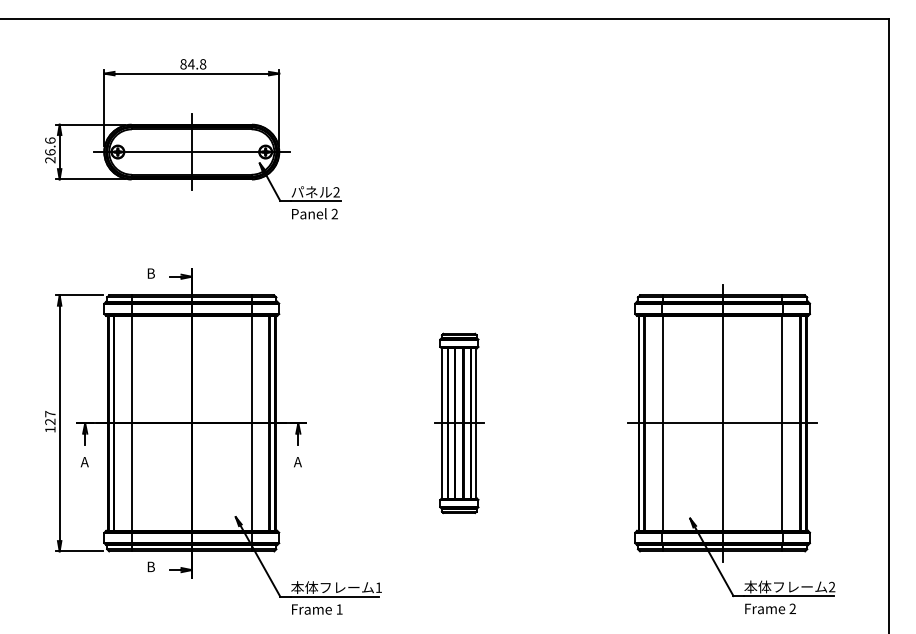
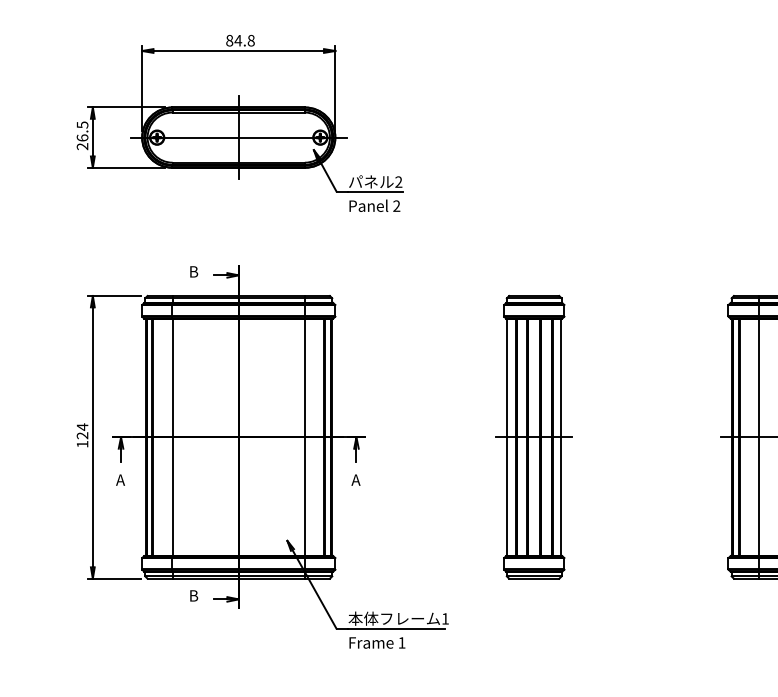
text: (50, 140) -> (82, 124), 26.6 -> 26.5
text: (50, 413) -> (82, 426), 127 -> 124
part: (459, 423) -> (534, 437), size x1.43

